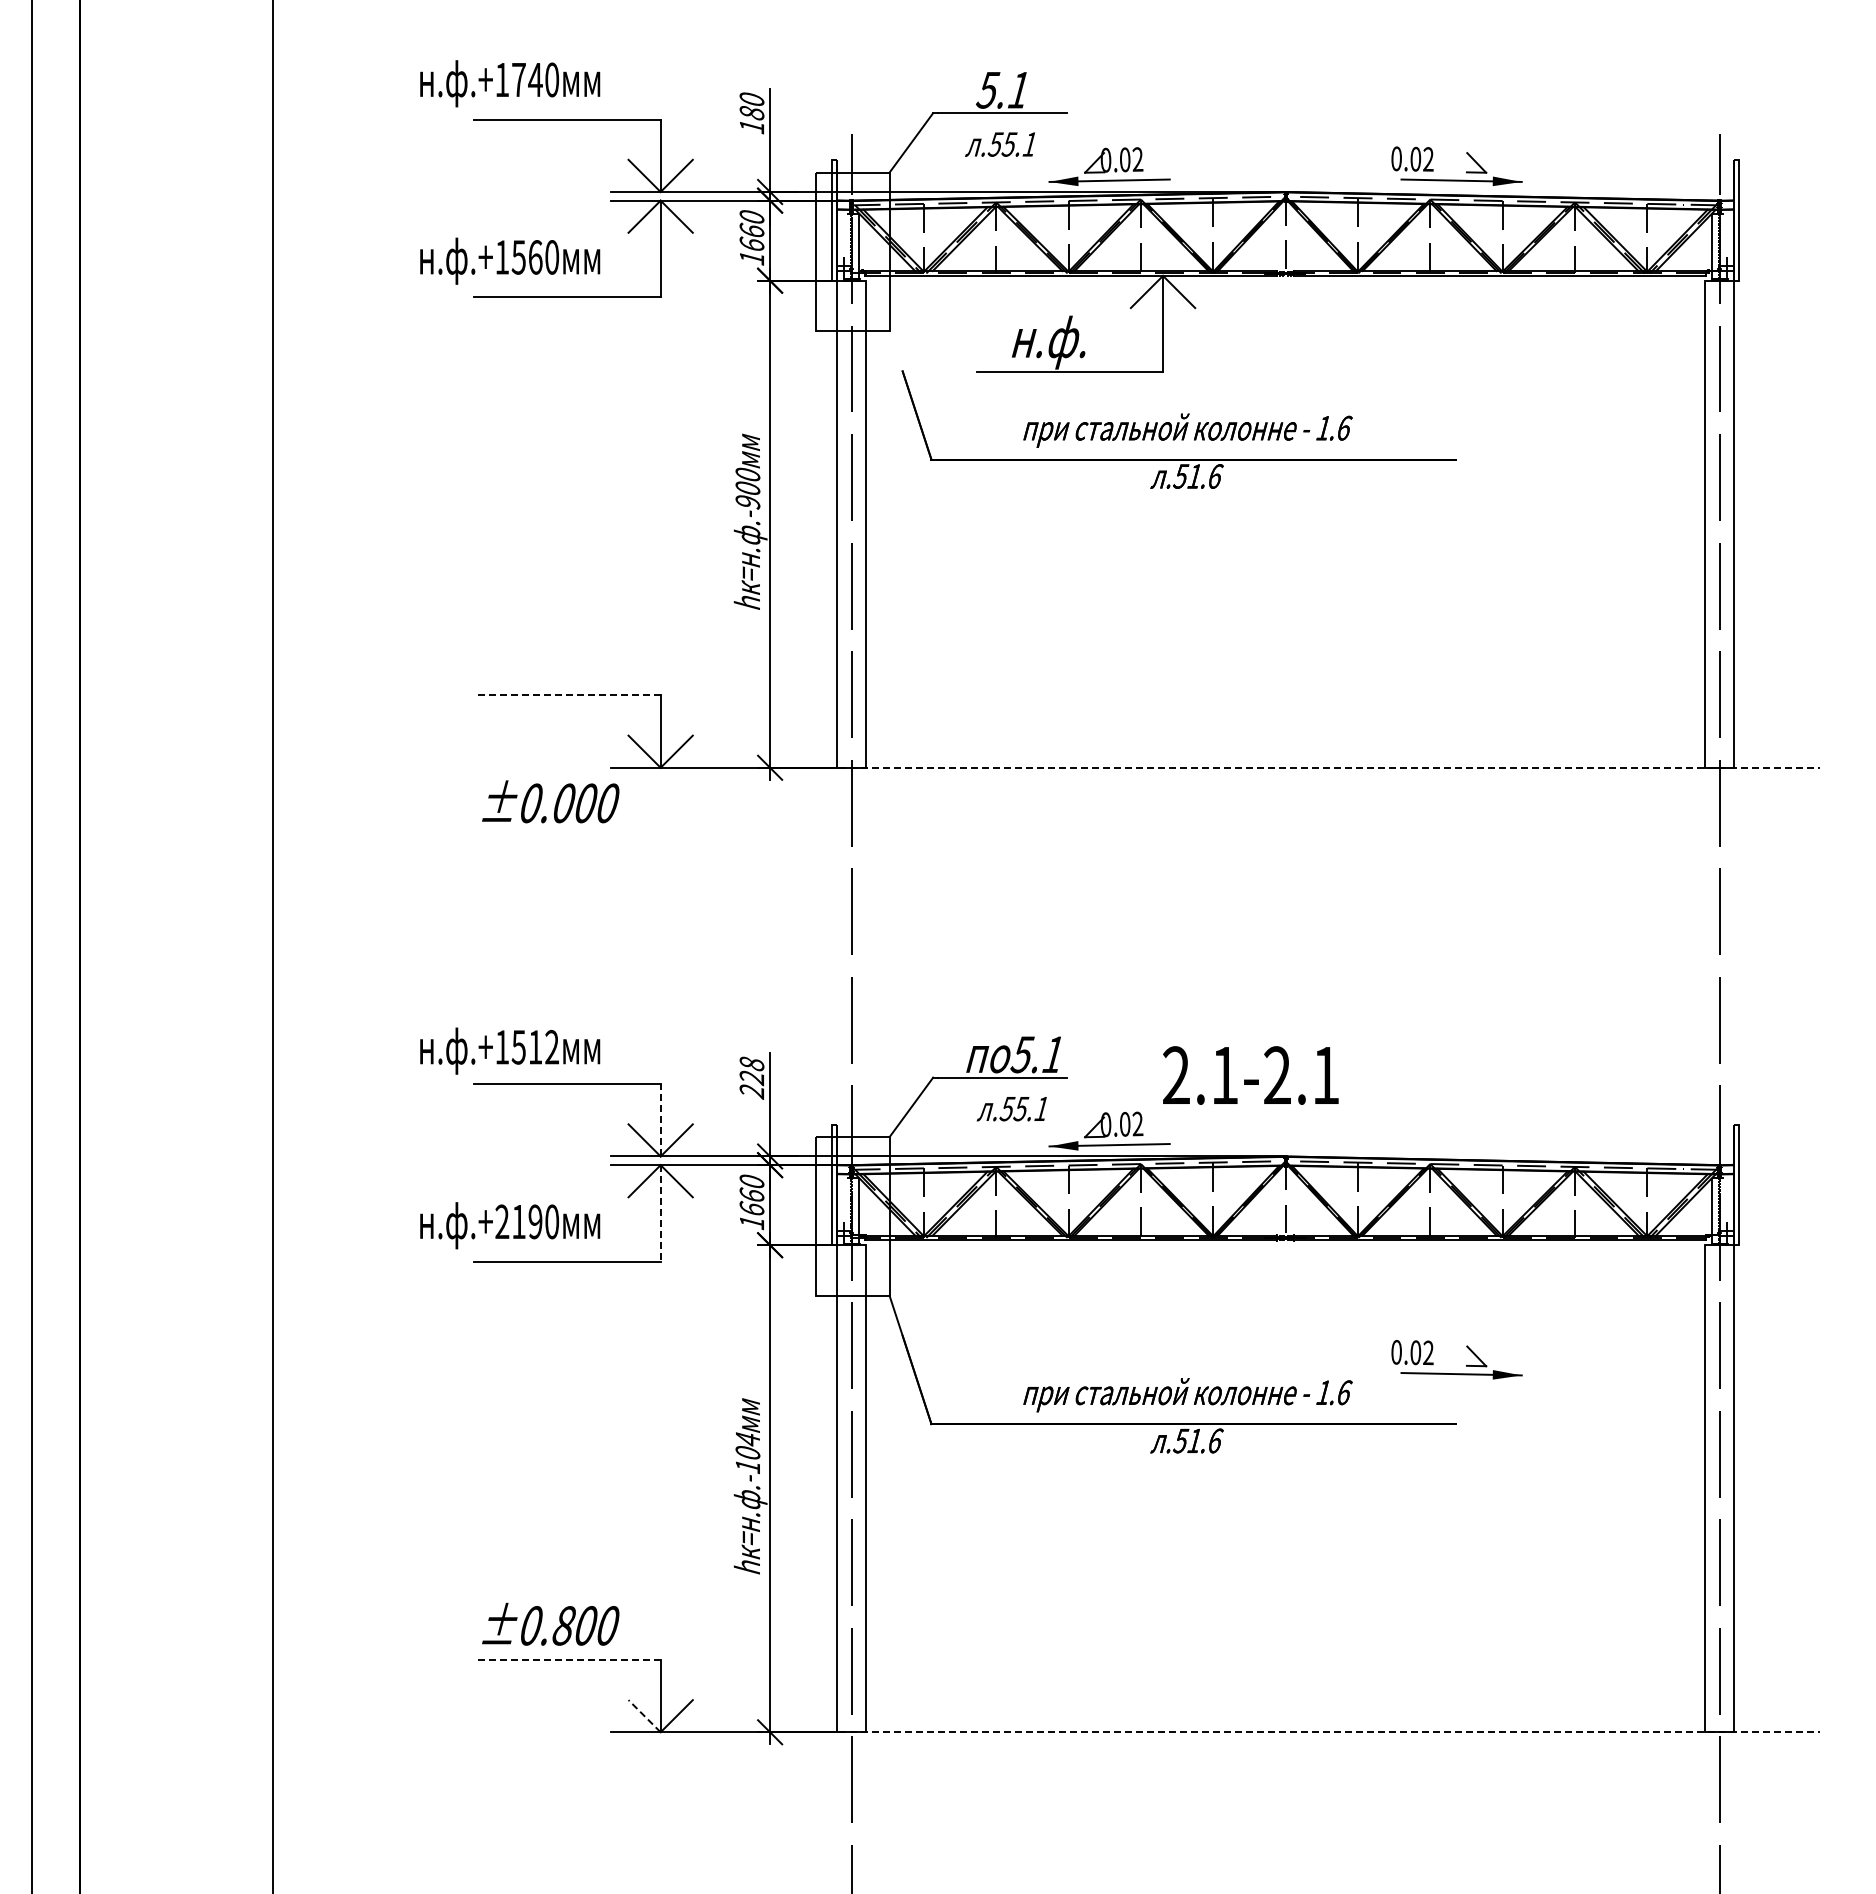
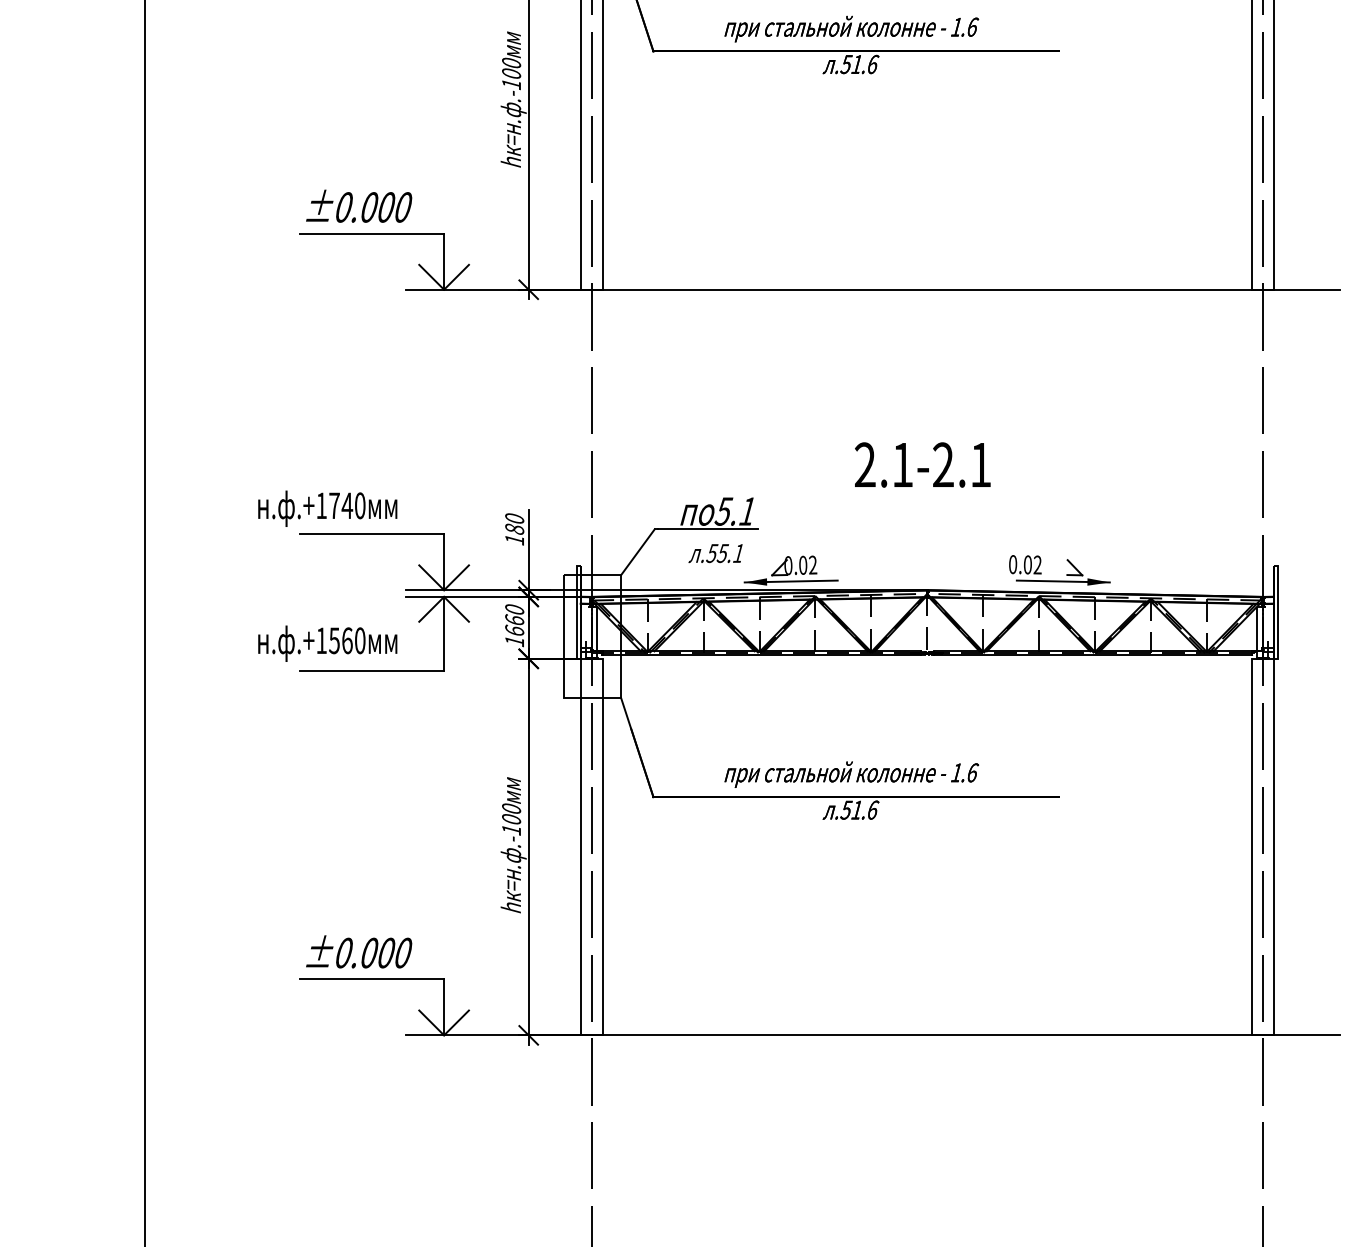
text: (747, 502) -> (511, 84), .-900 -> .-100
line: (566, 695) -> (371, 233), dashed -> solid
line: (1324, 767) -> (957, 289), dashed -> solid
text: (550, 801) -> (358, 206), moved
text: (535, 1047) -> (347, 505), .+1512 -> .+1740
text: (1250, 1075) -> (922, 464), moved
text: (751, 1077) -> (514, 529), 228 -> 180
line: (660, 1119) -> (443, 561), dashed -> solid
line: (660, 1213) -> (443, 634), dashed -> solid
text: (518, 1221) -> (334, 640), .+2190 -> .+1560
part: (1466, 1364) -> (1067, 574), moved
text: (747, 1439) -> (511, 809), .-104 -> .-100
text: (563, 1625) -> (368, 952), ±0.800 -> ±0.000
line: (566, 1659) -> (371, 979), dashed -> solid
line: (644, 1716) -> (431, 1023), dashed -> solid
line: (1324, 1732) -> (957, 1035), dashed -> solid

